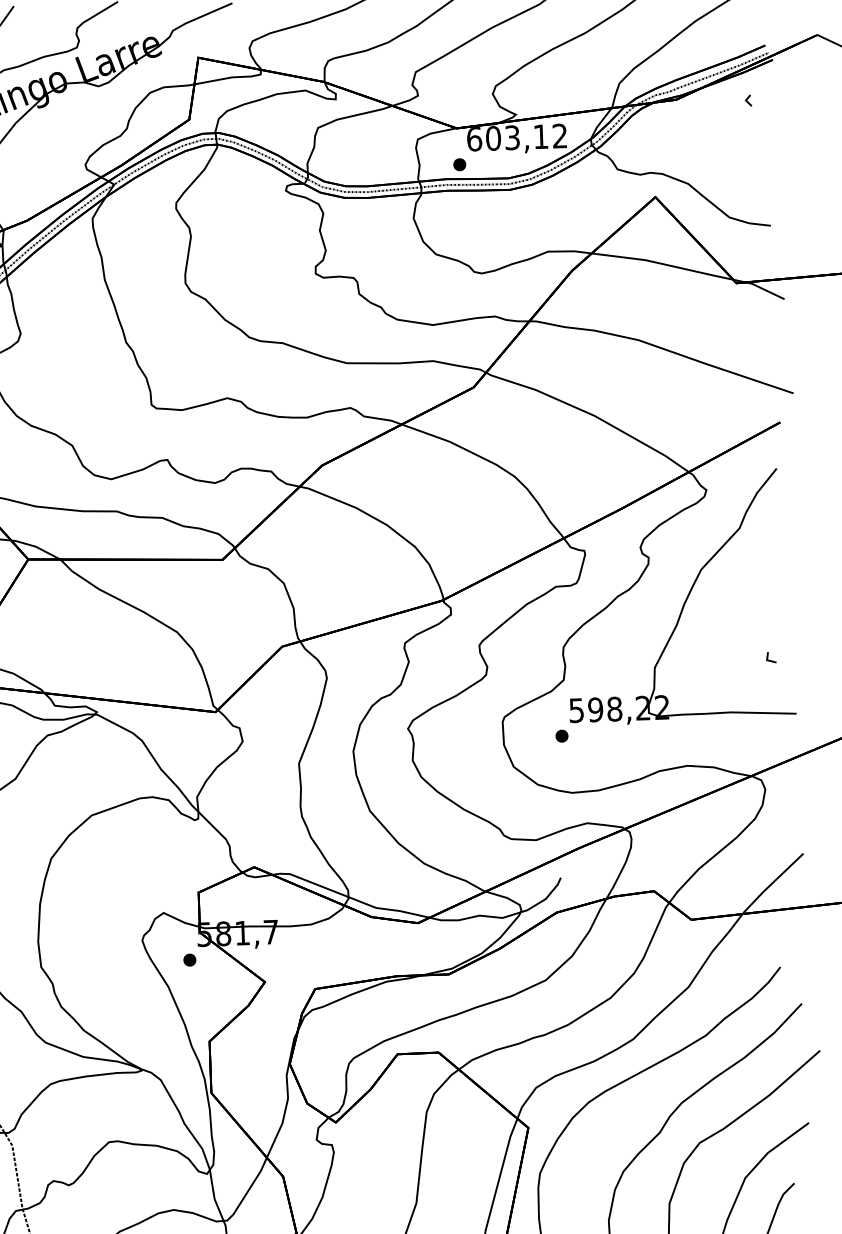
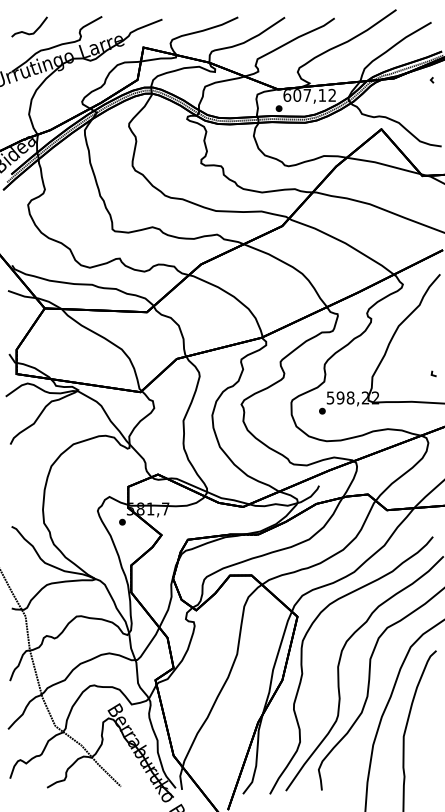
text: (510, 136) -> (306, 94), 603,12 -> 607,12

